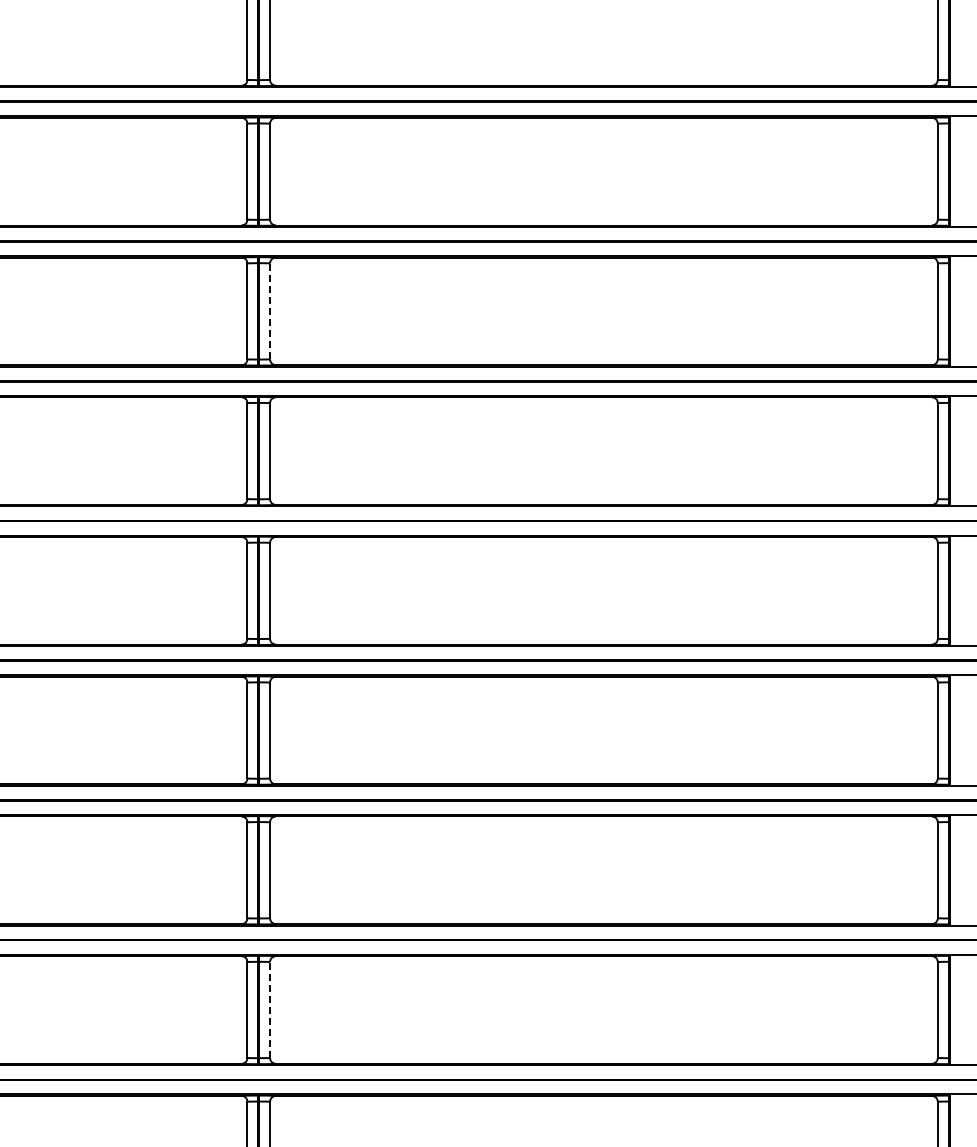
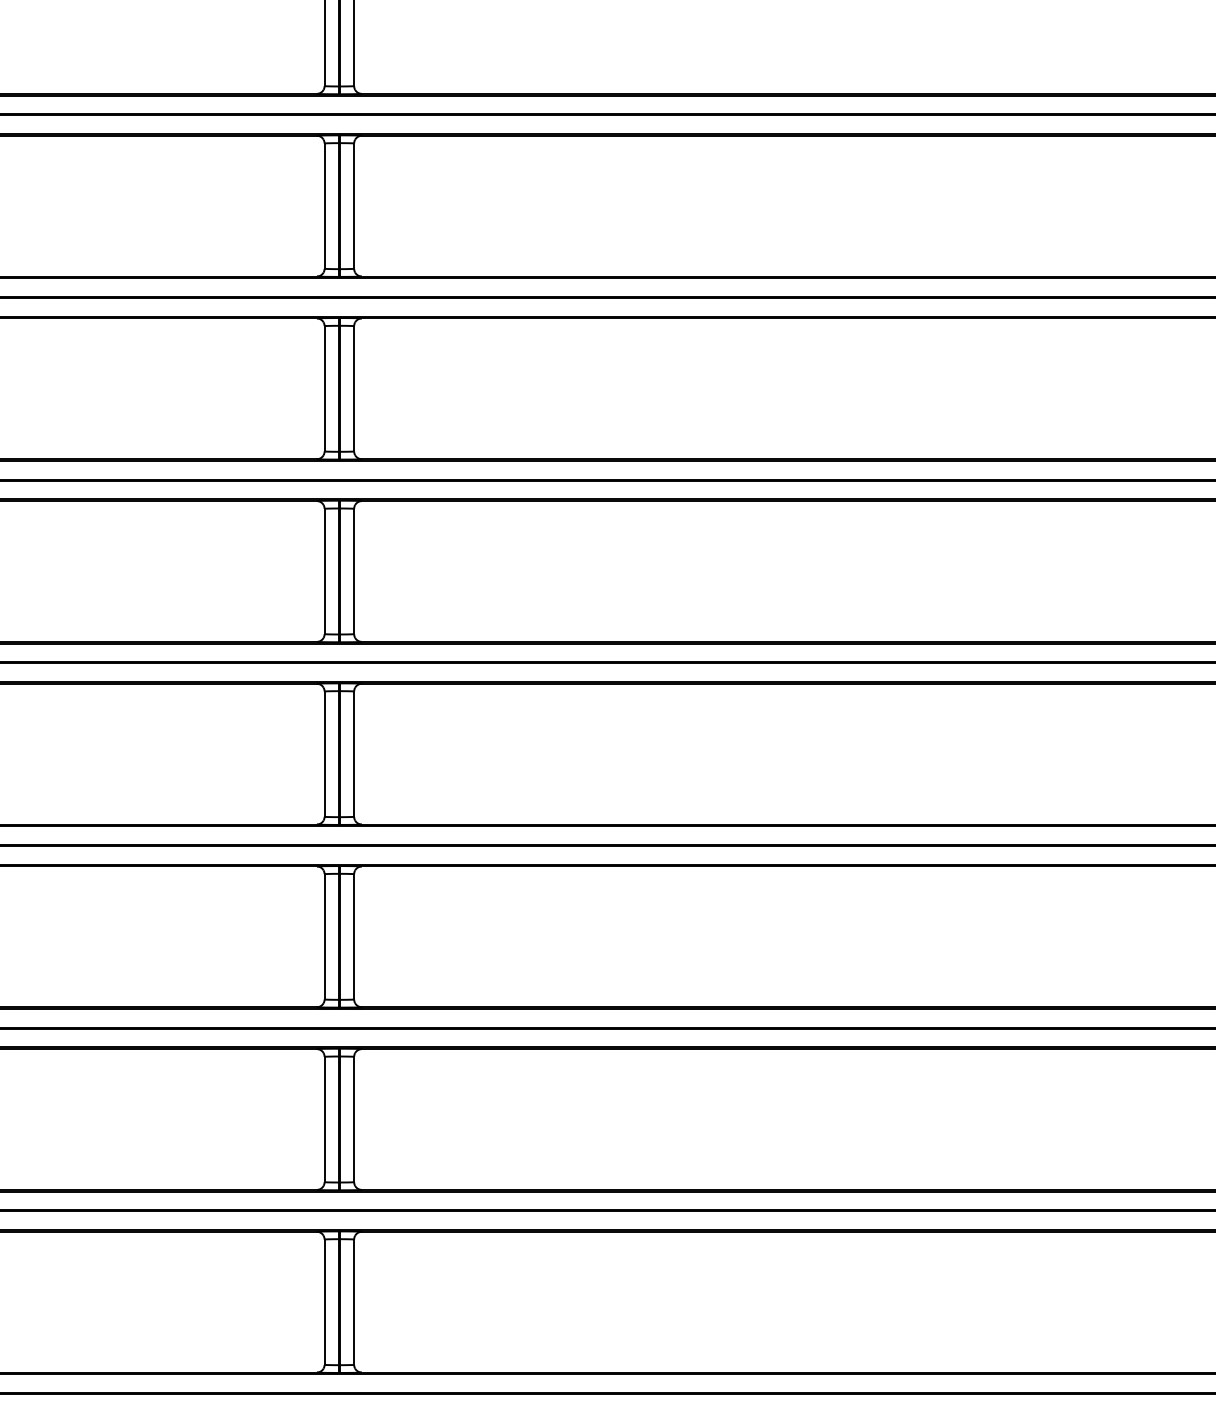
line: (270, 311) -> (354, 388), dashed -> solid
line: (270, 1010) -> (354, 1302), dashed -> solid

